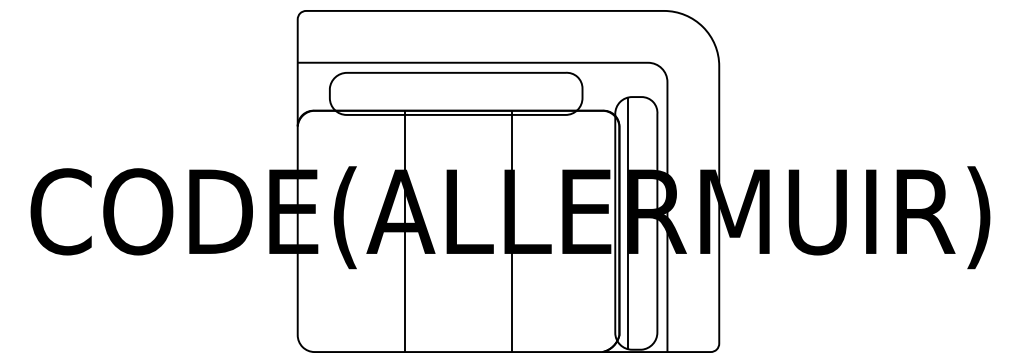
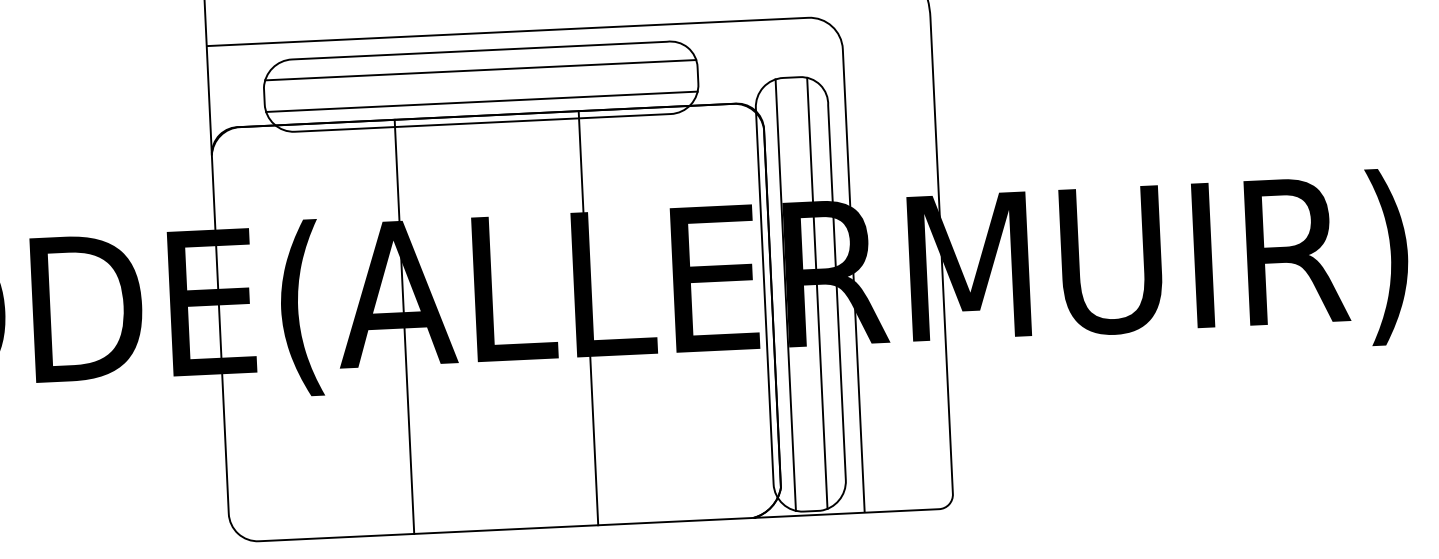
line: (455, 84) -> (479, 70), added
line: (455, 102) -> (480, 101), added
line: (645, 222) -> (816, 292), added

